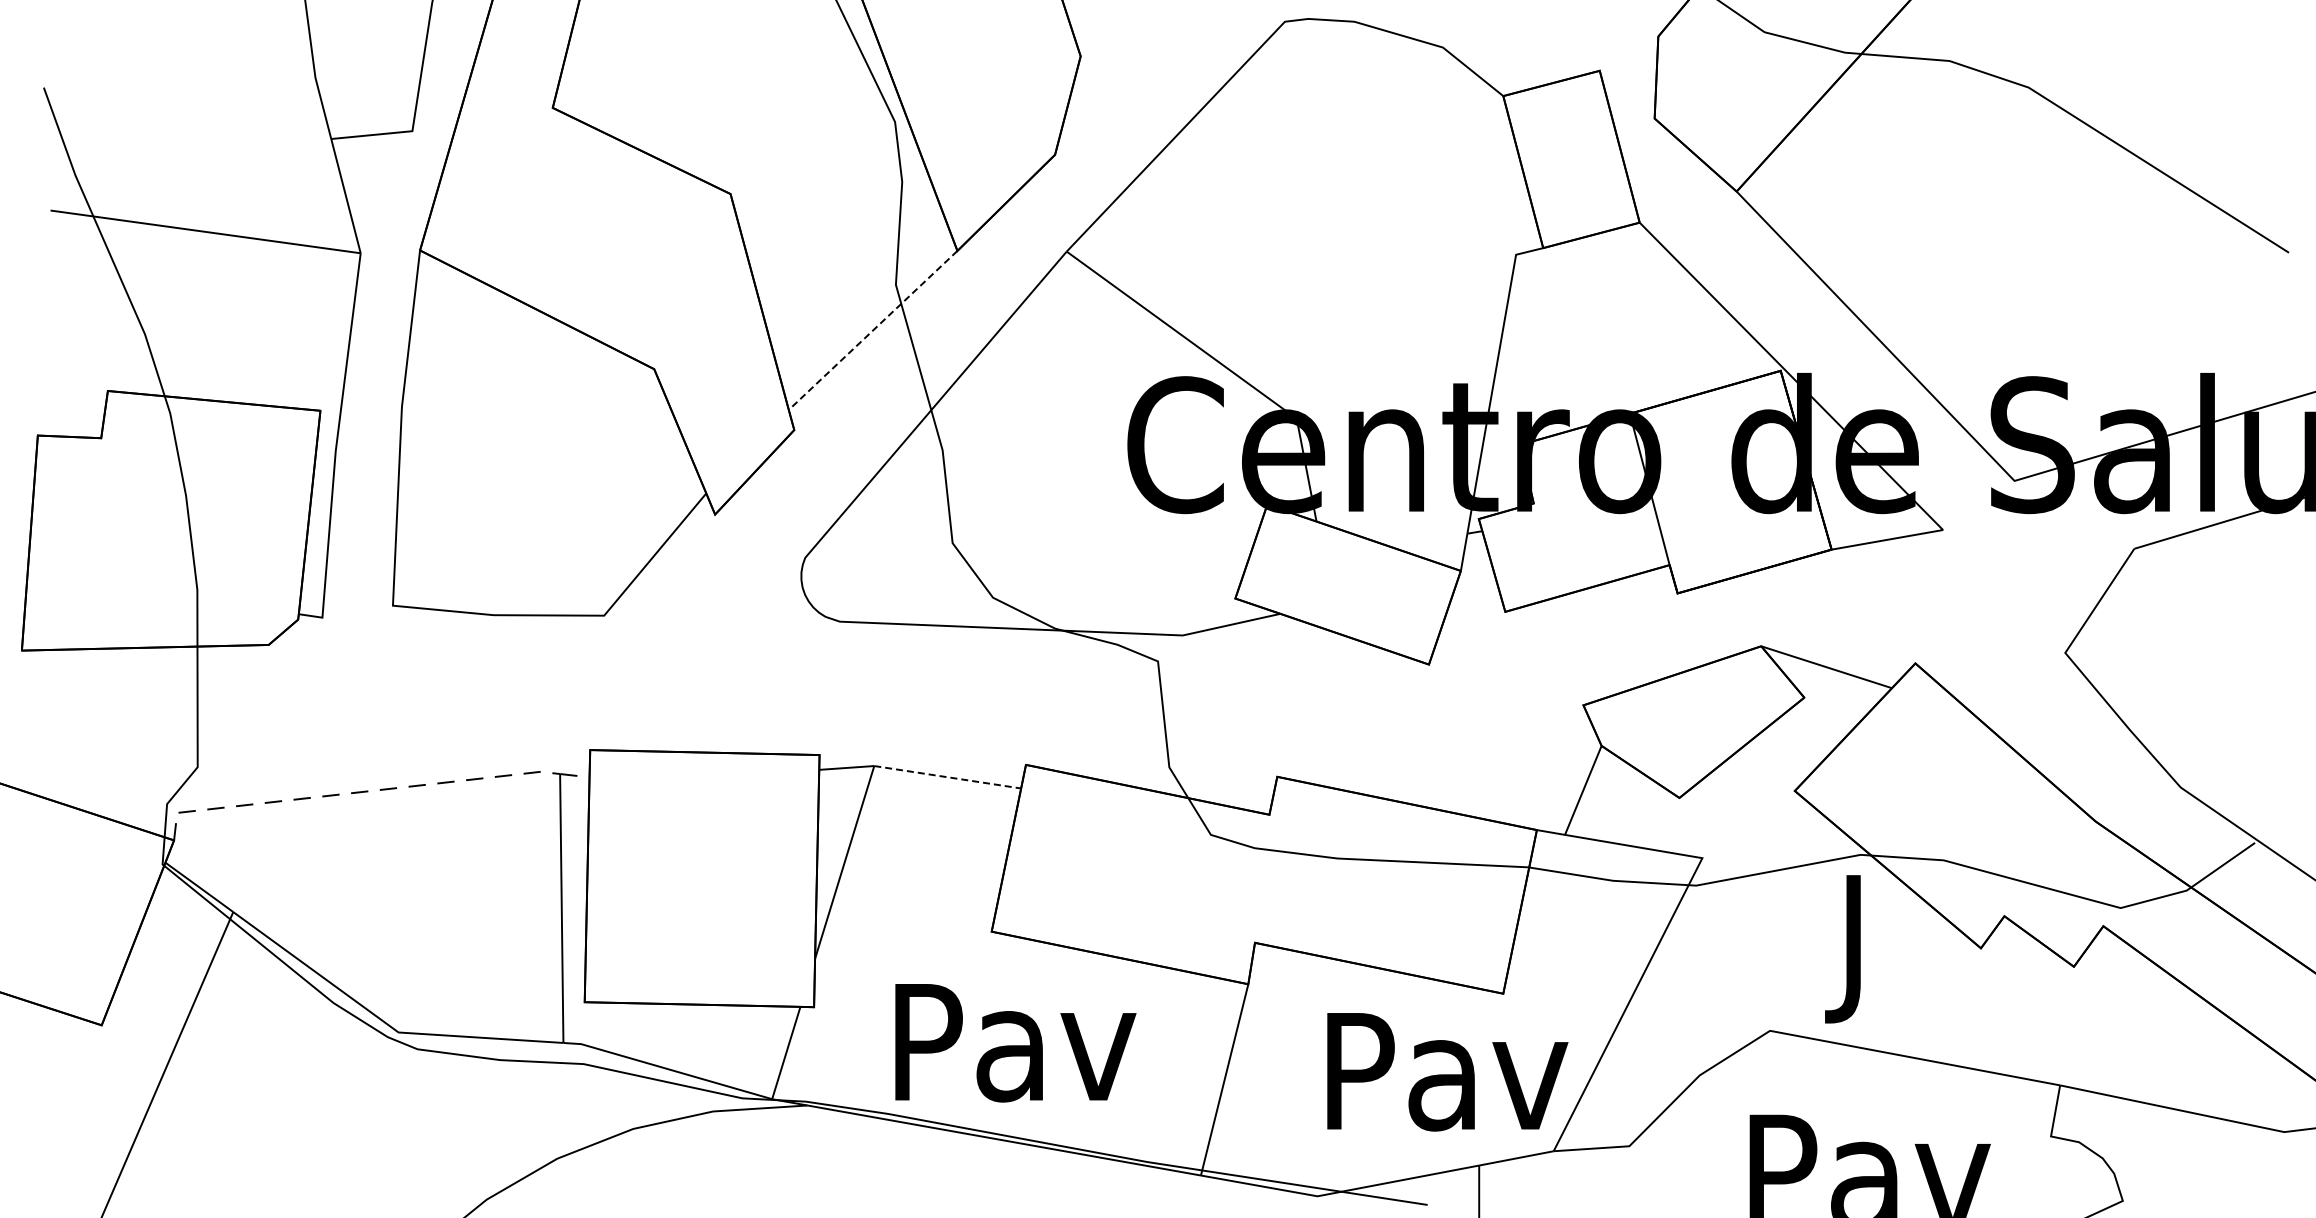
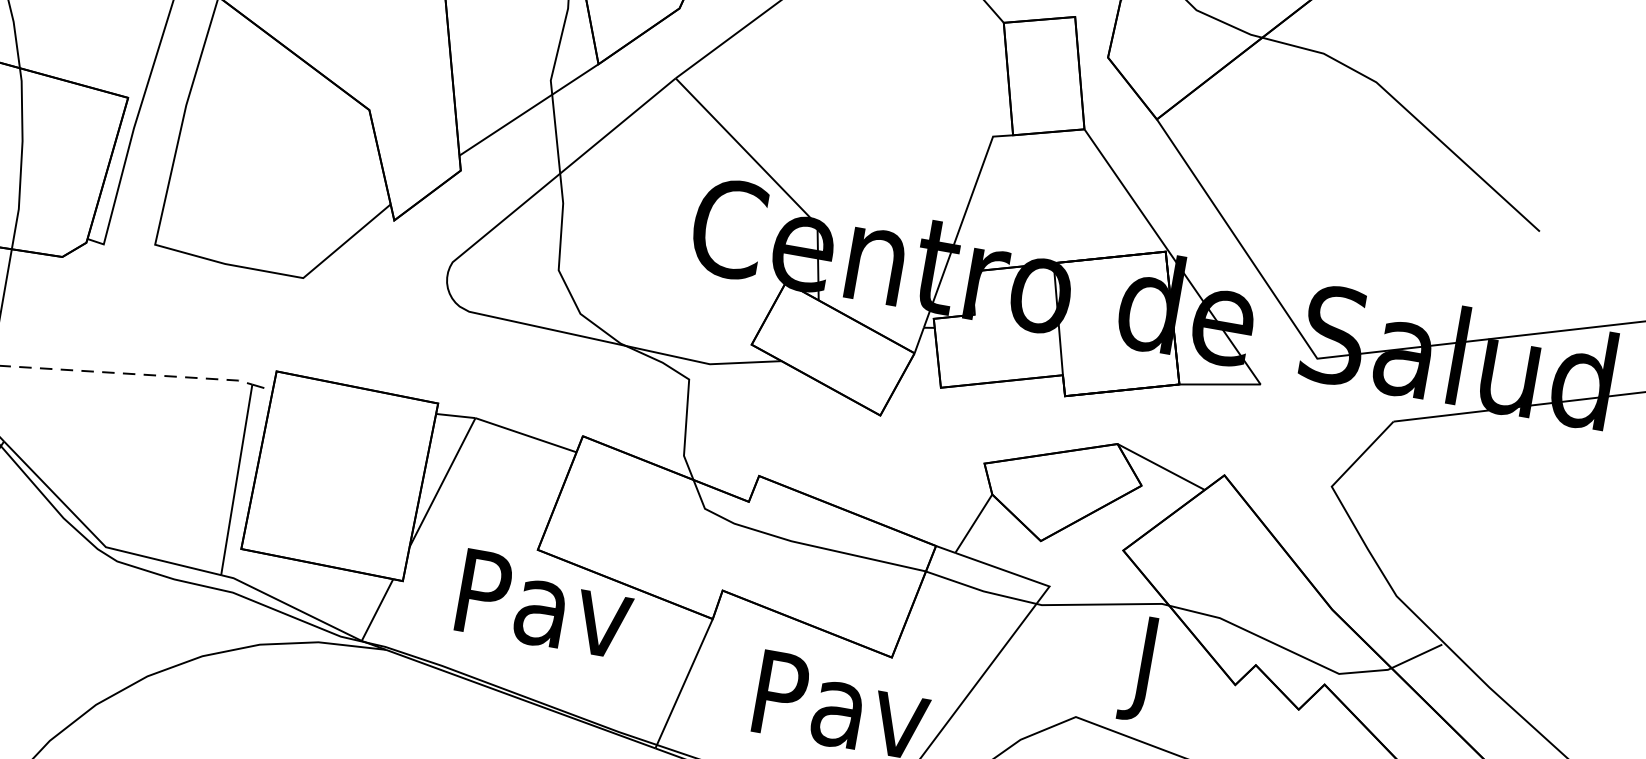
line: (873, 330) -> (529, 110), dashed -> solid
line: (948, 777) -> (526, 435), dashed -> solid
text: (1015, 1043) -> (545, 605), moved

